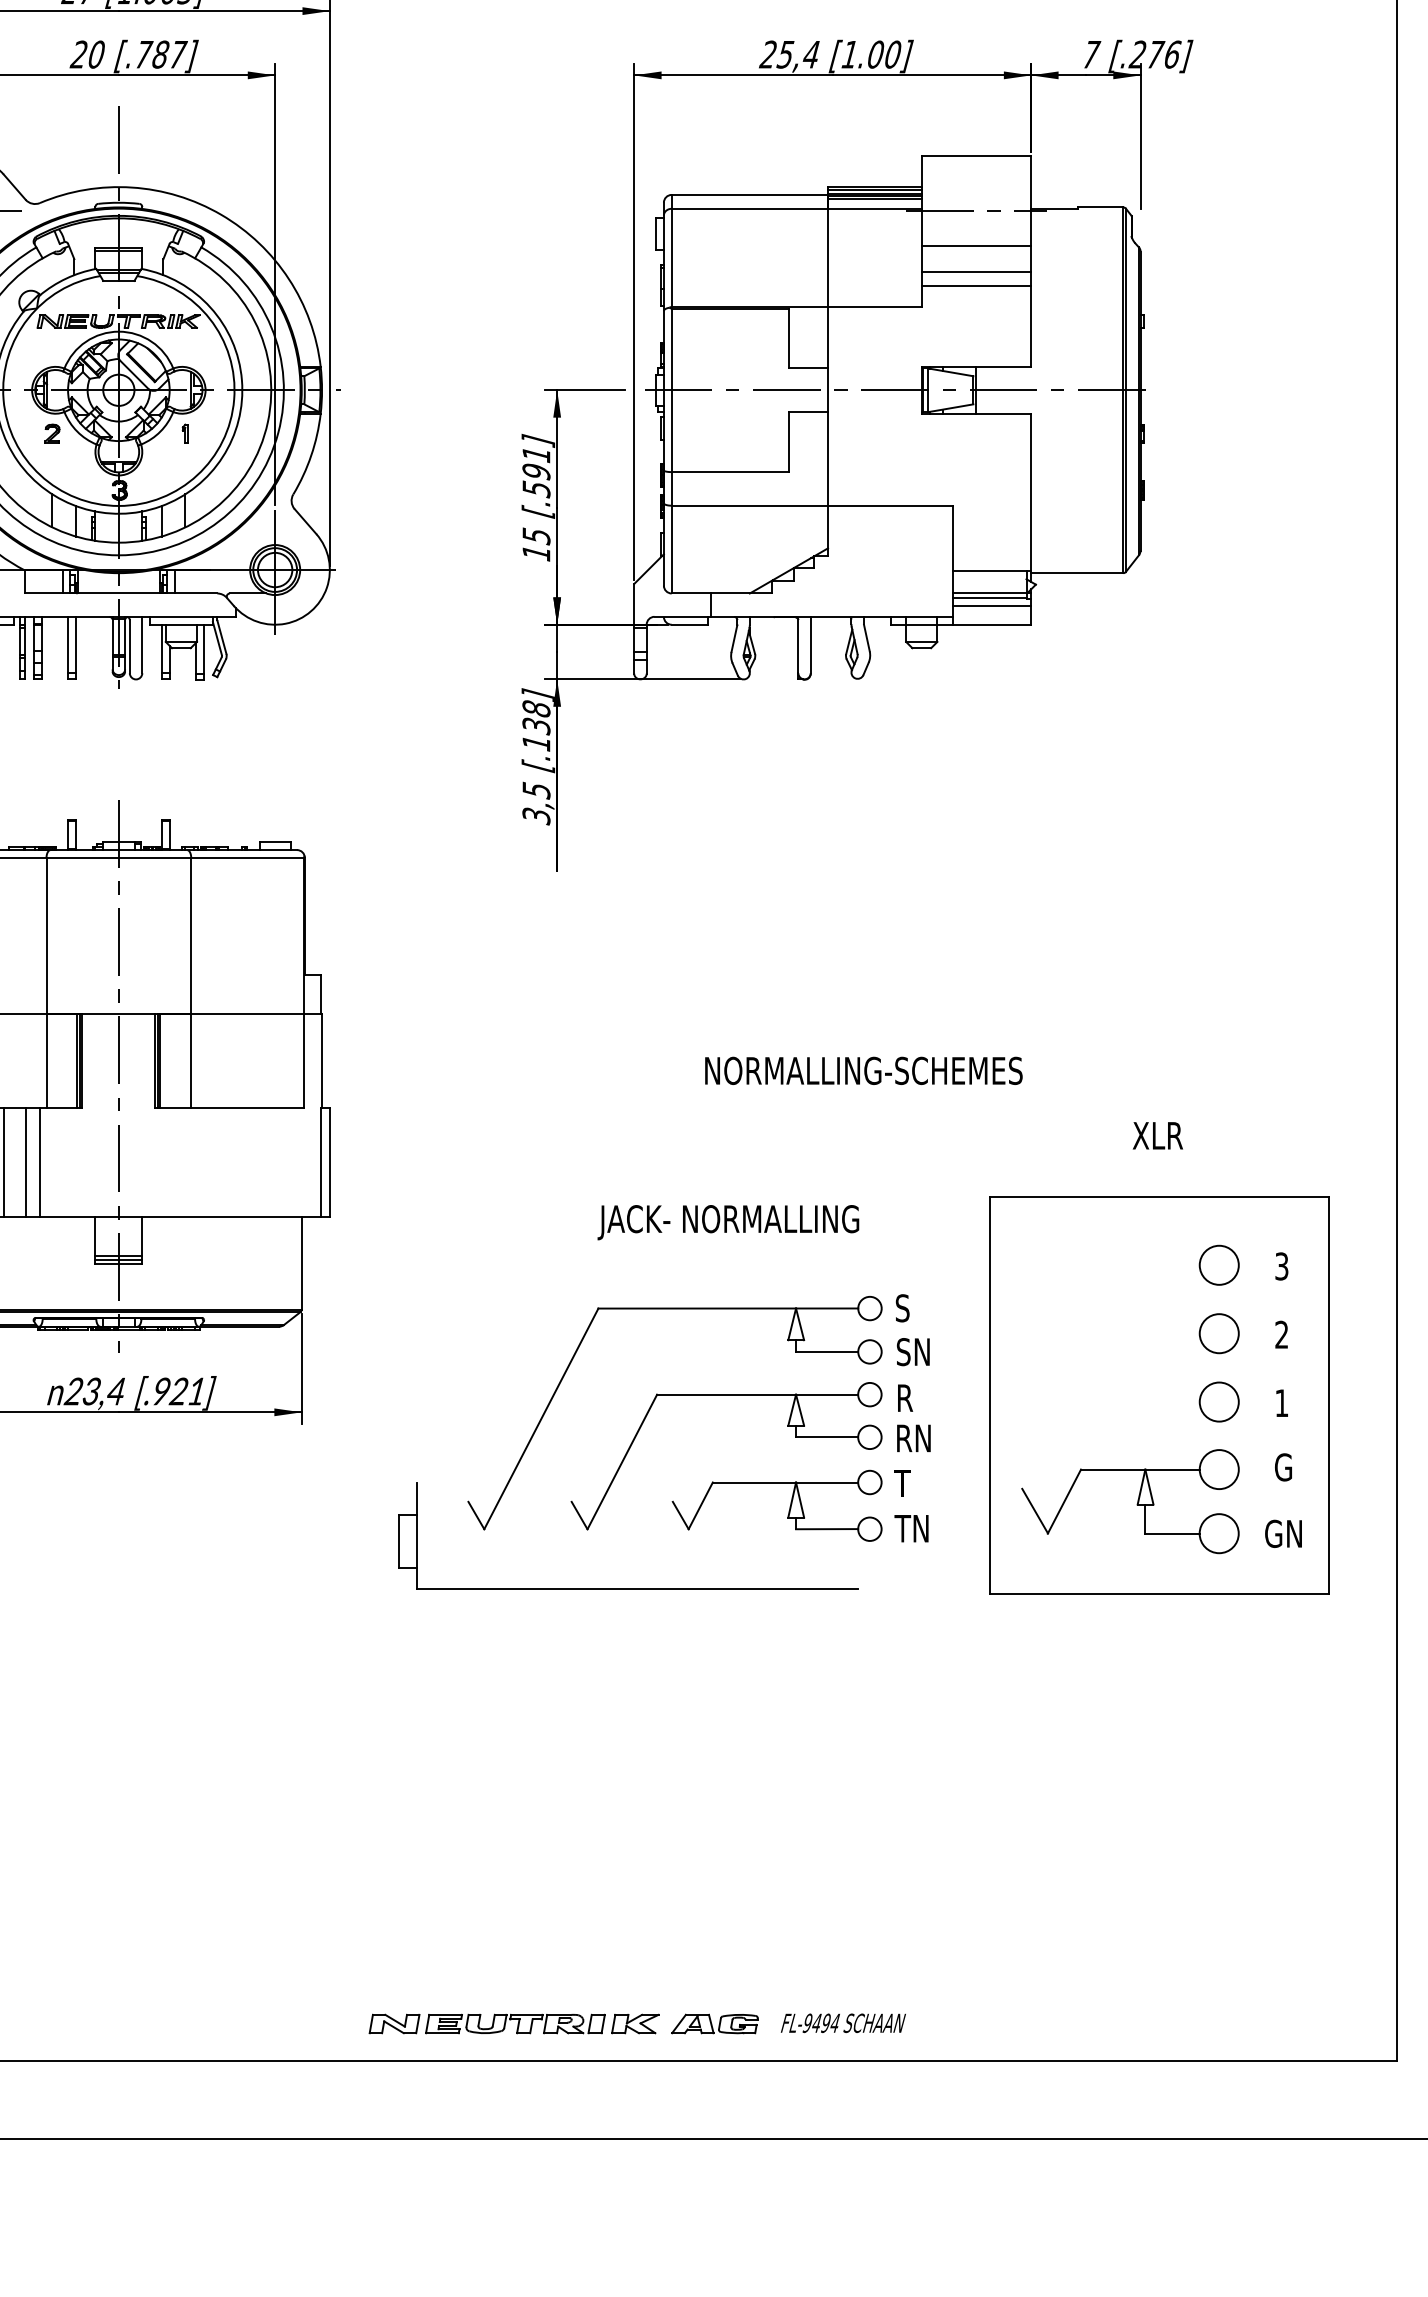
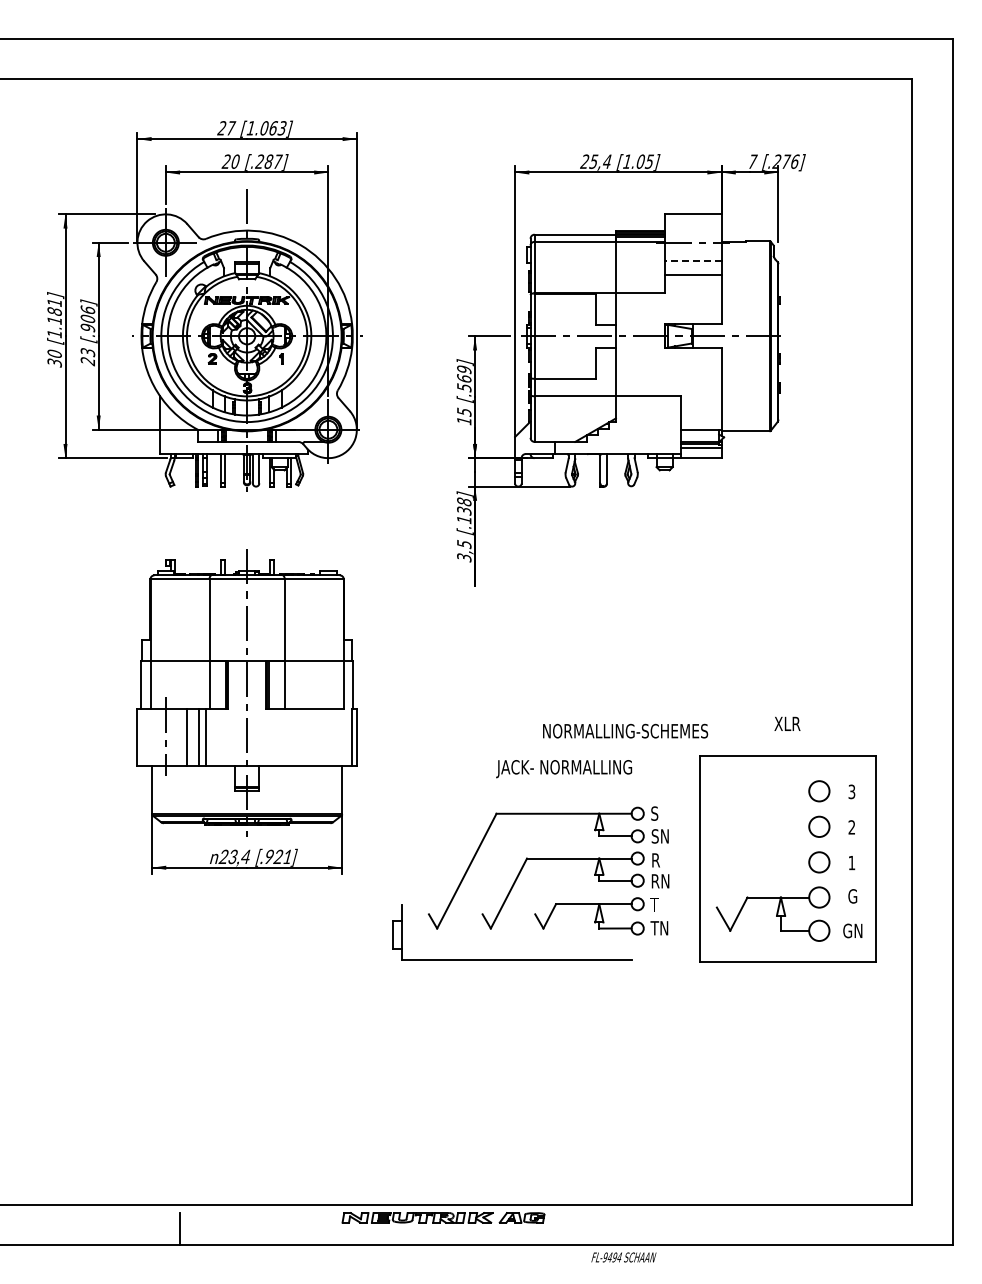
text: (144, 54) -> (260, 161), [.787] -> [.287]
text: (890, 54) -> (648, 161), [1.00] -> [1.05]
line: (975, 246) -> (692, 261), solid -> dashed
line: (975, 286) -> (692, 282), removed
text: (536, 463) -> (464, 374), [.591] -> [.569]
text: (863, 1069) -> (625, 730), moved
part: (563, 2023) -> (443, 1217), moved
text: (842, 2023) -> (623, 1257), moved

